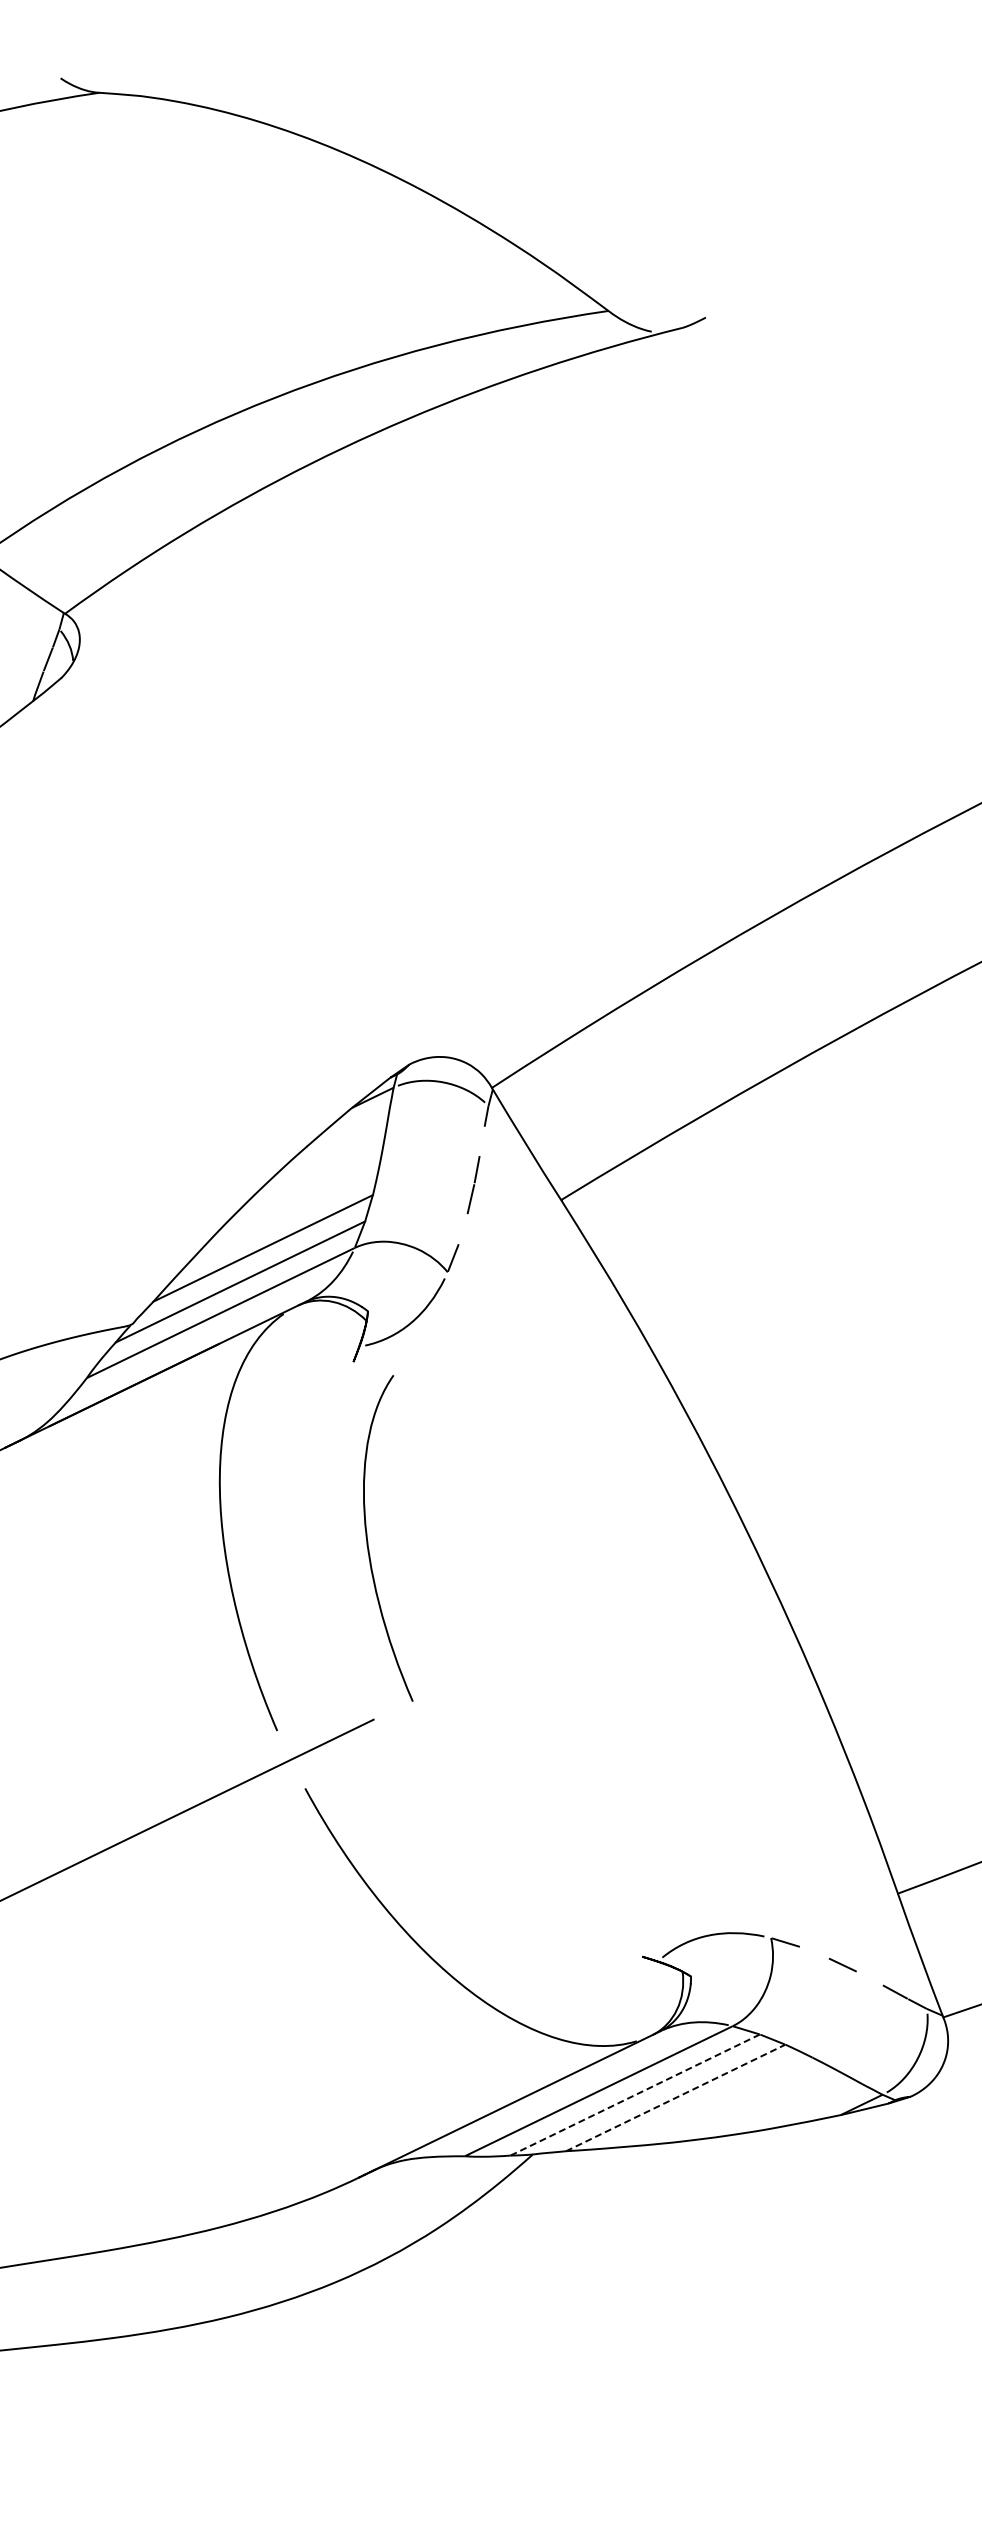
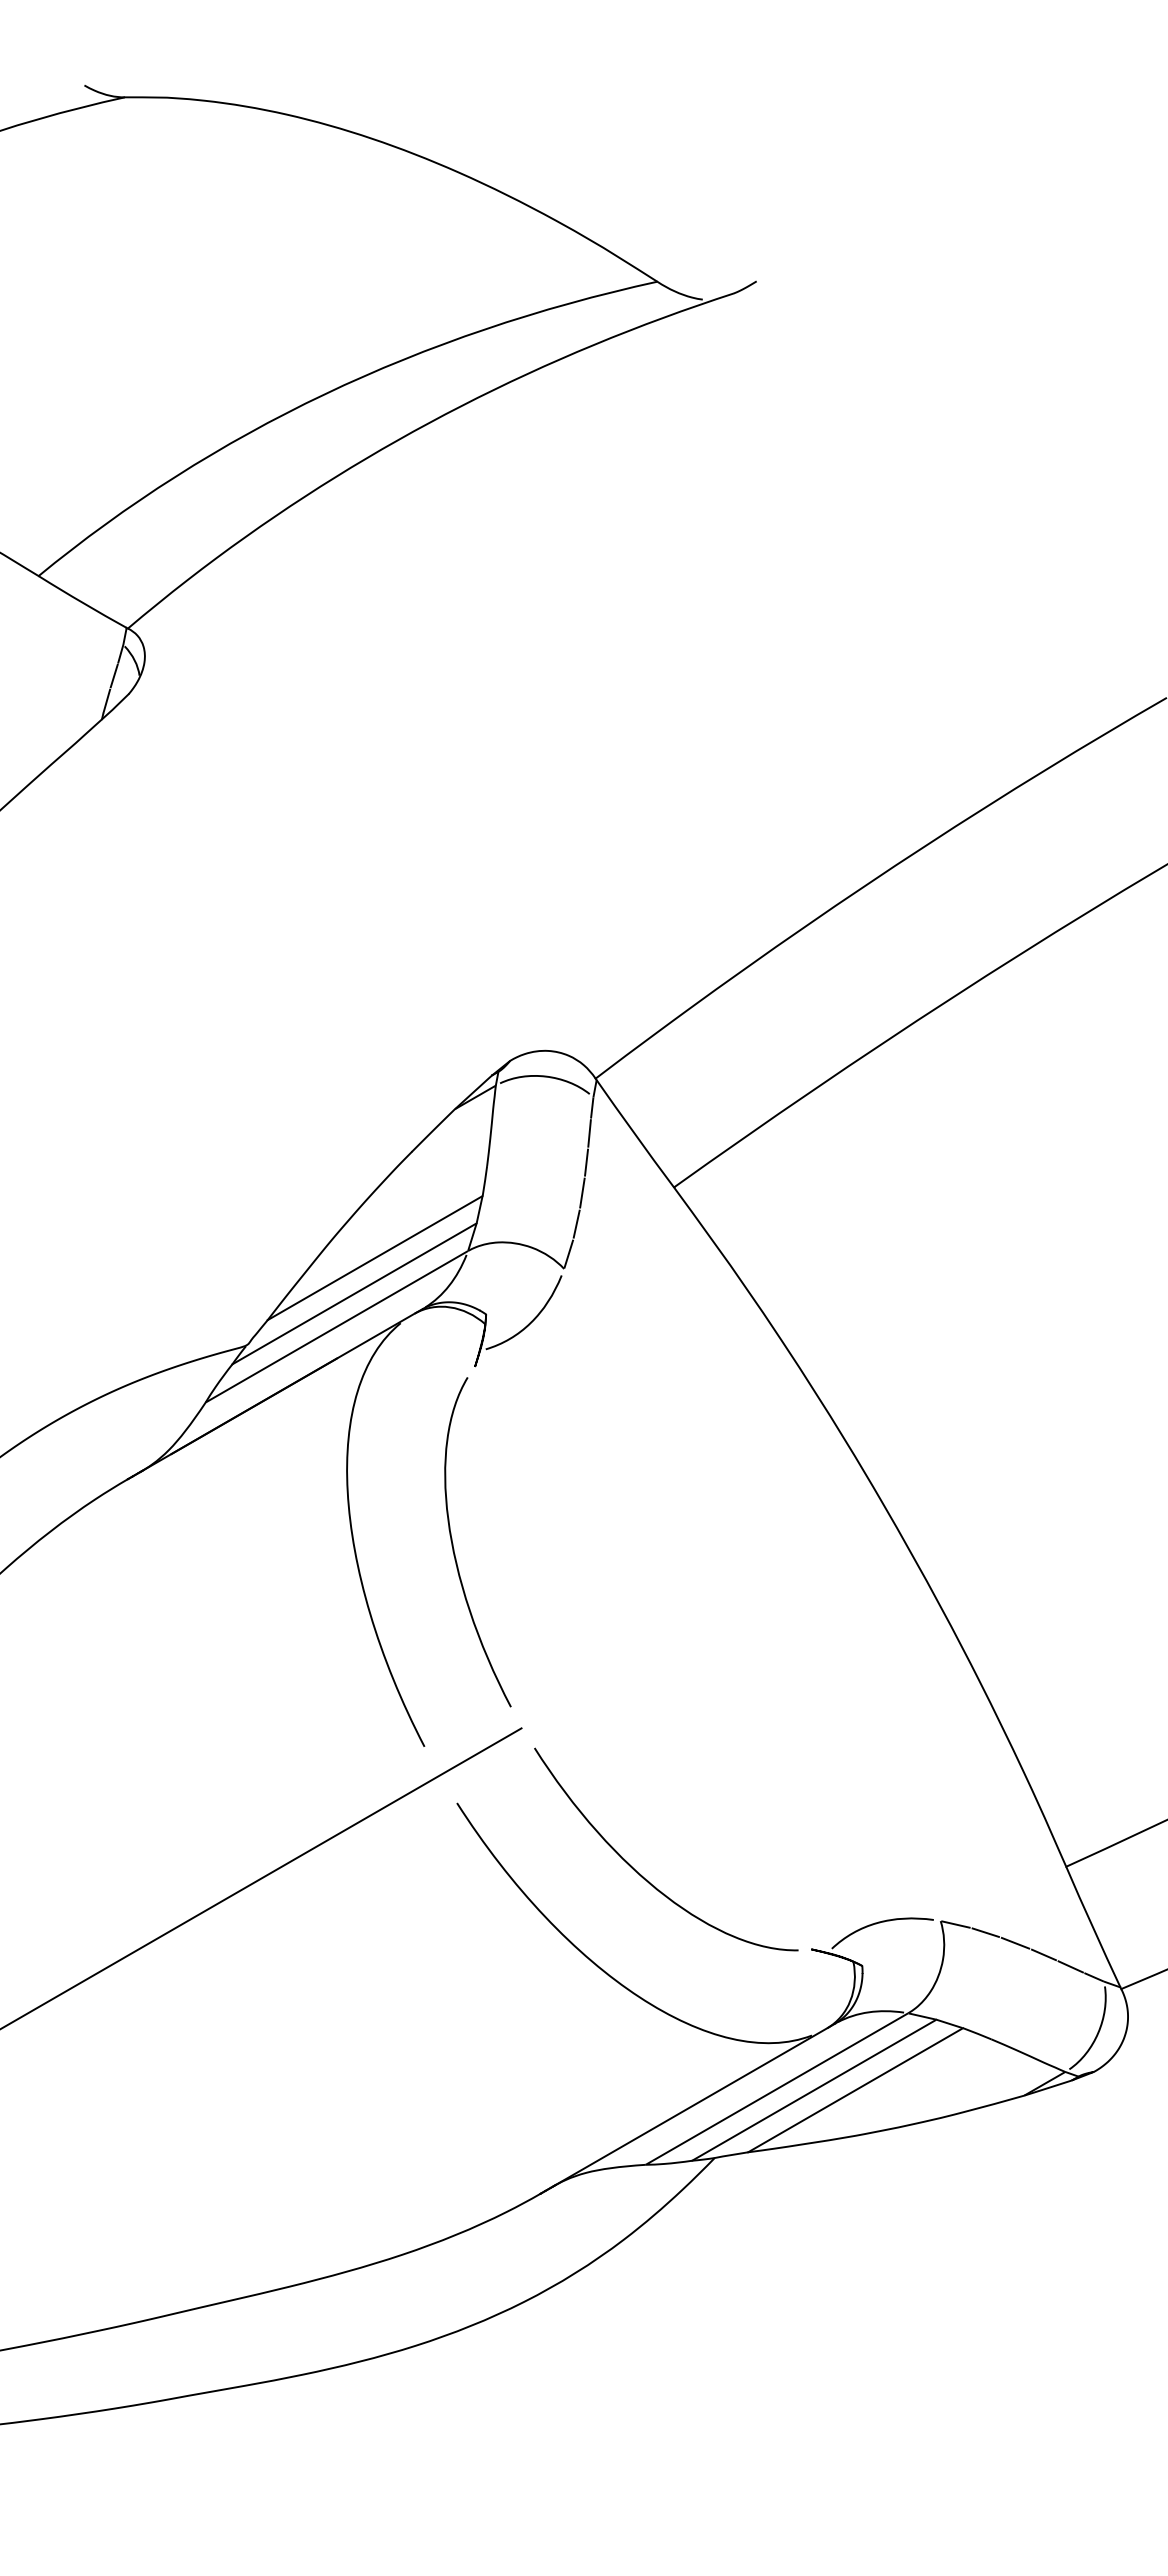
line: (482, 1141) -> (589, 1133), added
line: (463, 1228) -> (576, 1223), added
curve: (368, 1542) -> (454, 1548), moved
curve: (481, 1871) -> (641, 1874), added
line: (814, 1952) -> (985, 1932), added
line: (869, 1978) -> (1043, 1954), added
line: (635, 2094) -> (814, 2089), dashed -> solid
line: (676, 2098) -> (856, 2090), dashed -> solid

